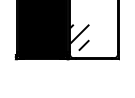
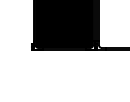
hatch: (79, 37) -> (110, 22), removed

